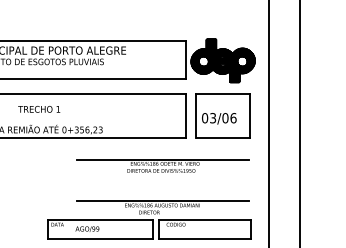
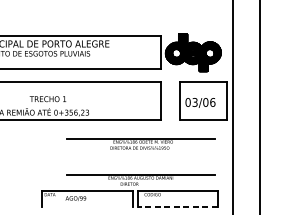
text: (39, 109) -> (48, 99), moved
part: (222, 115) -> (203, 100), moved
line: (100, 239) -> (87, 207), removed
line: (205, 239) -> (178, 207), solid -> dashed

